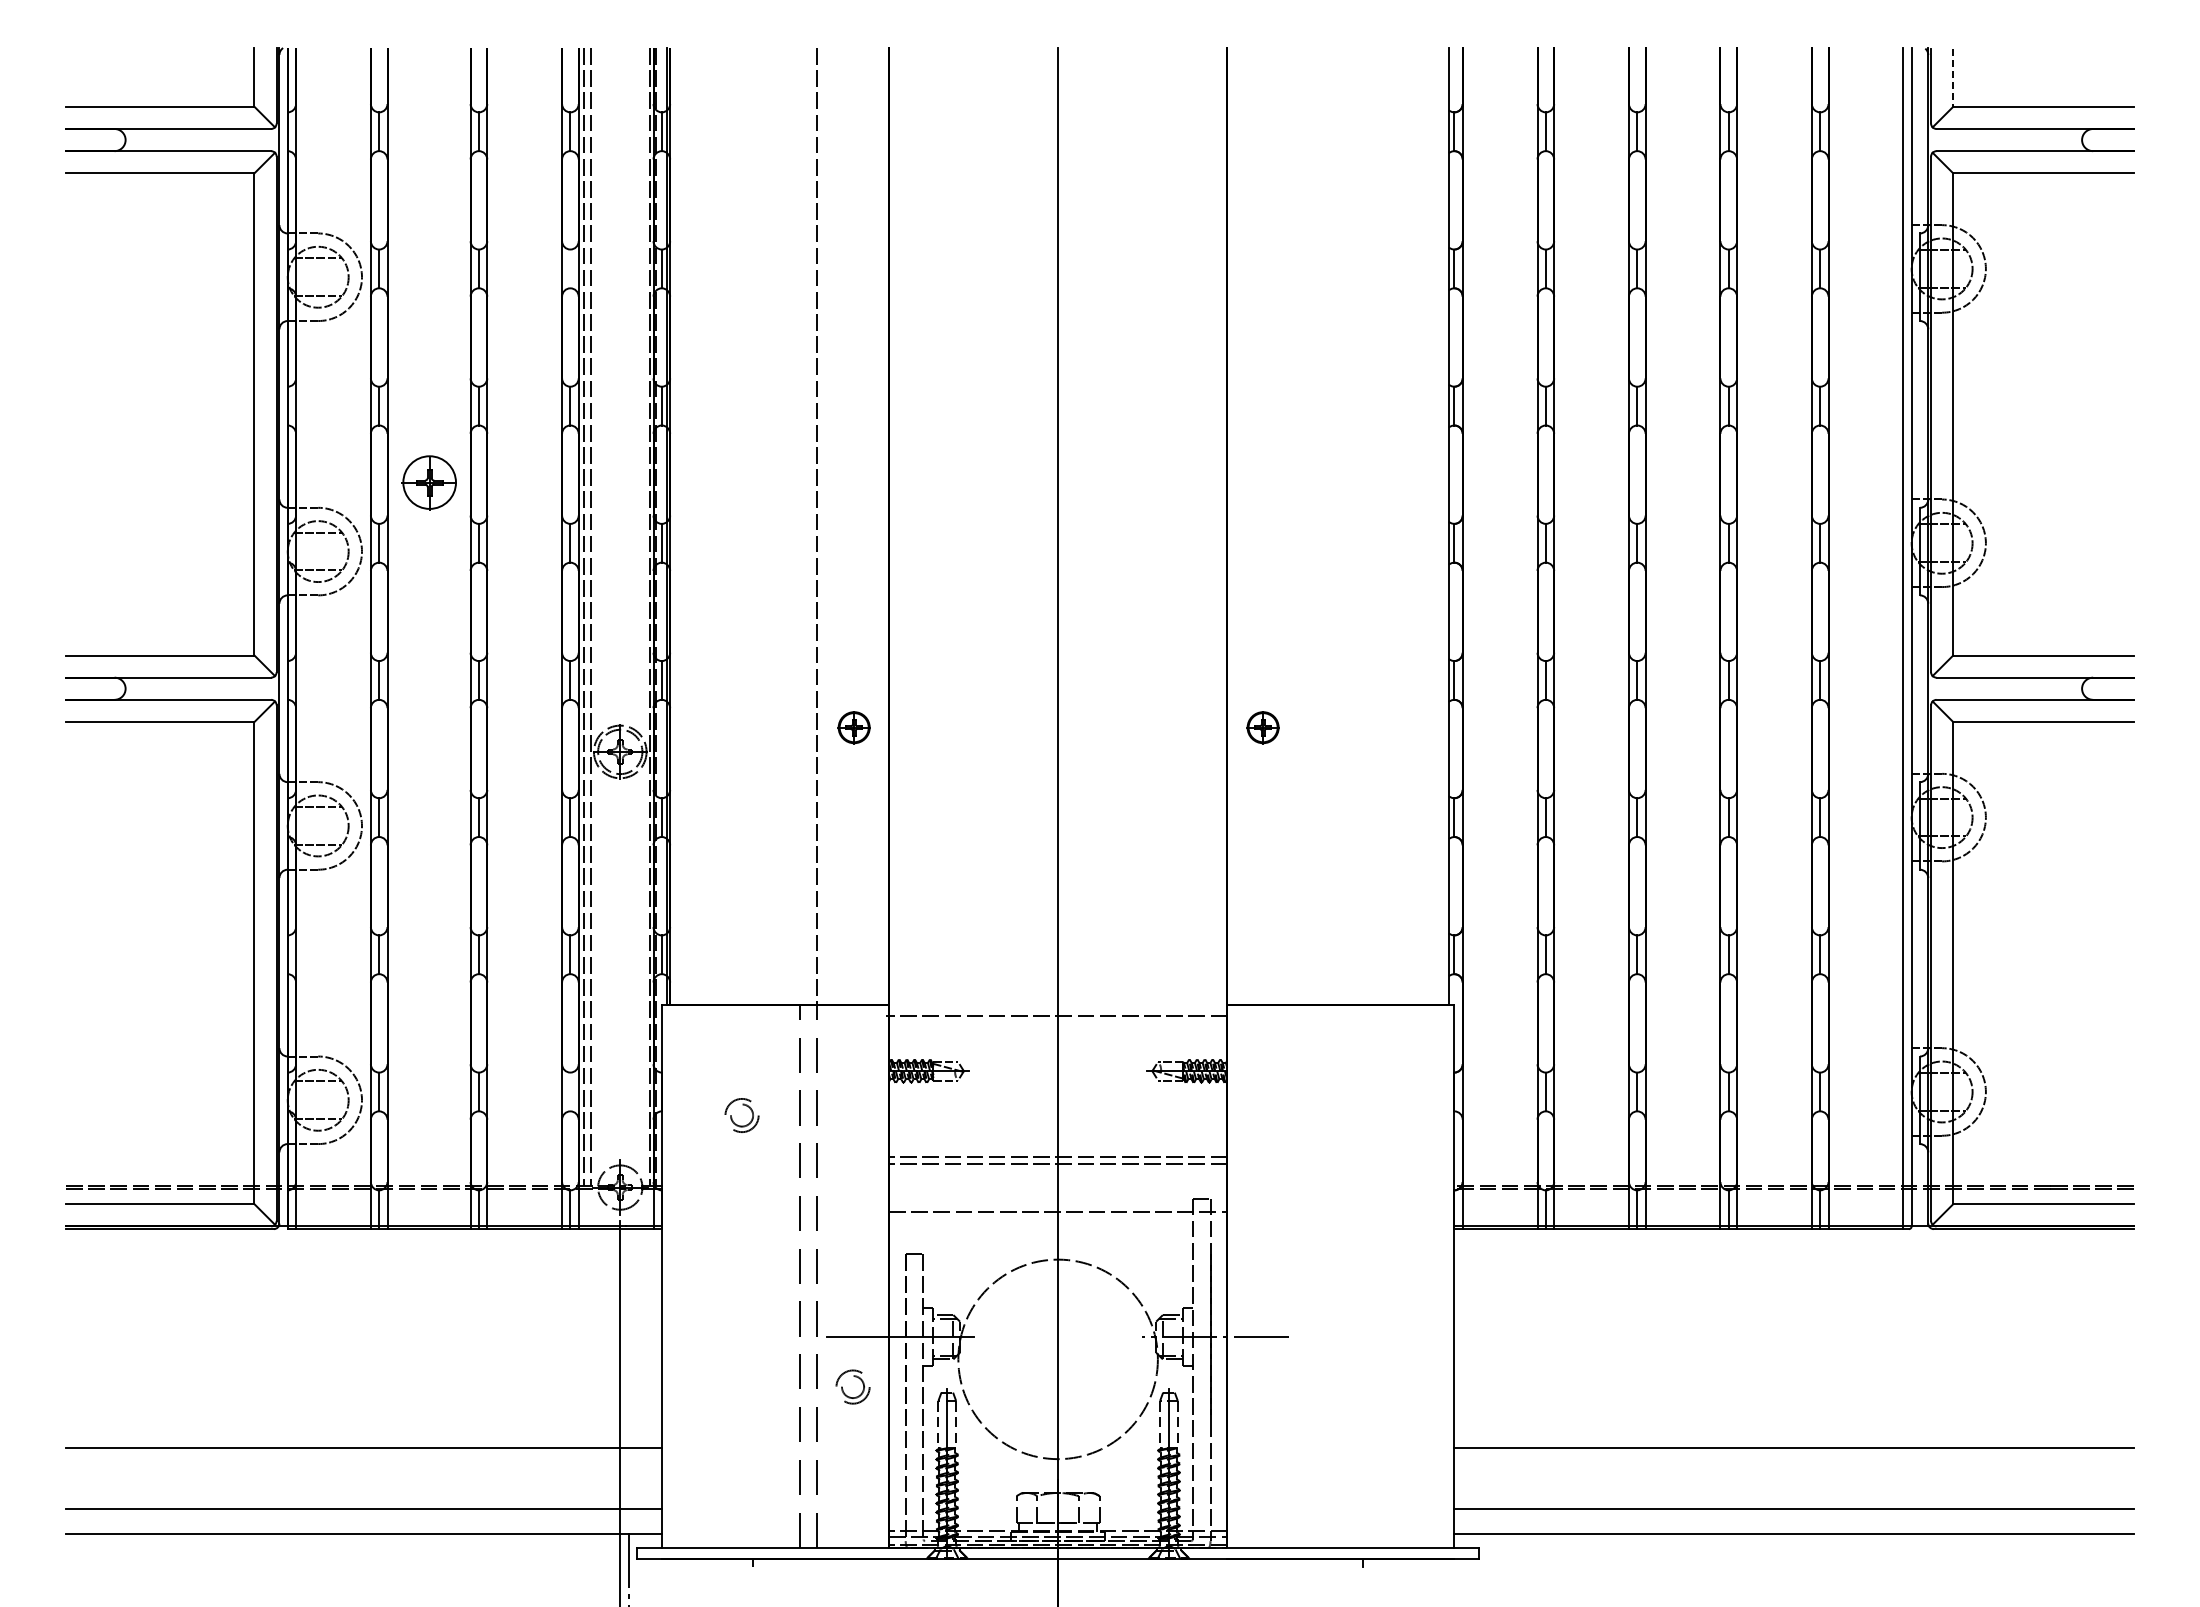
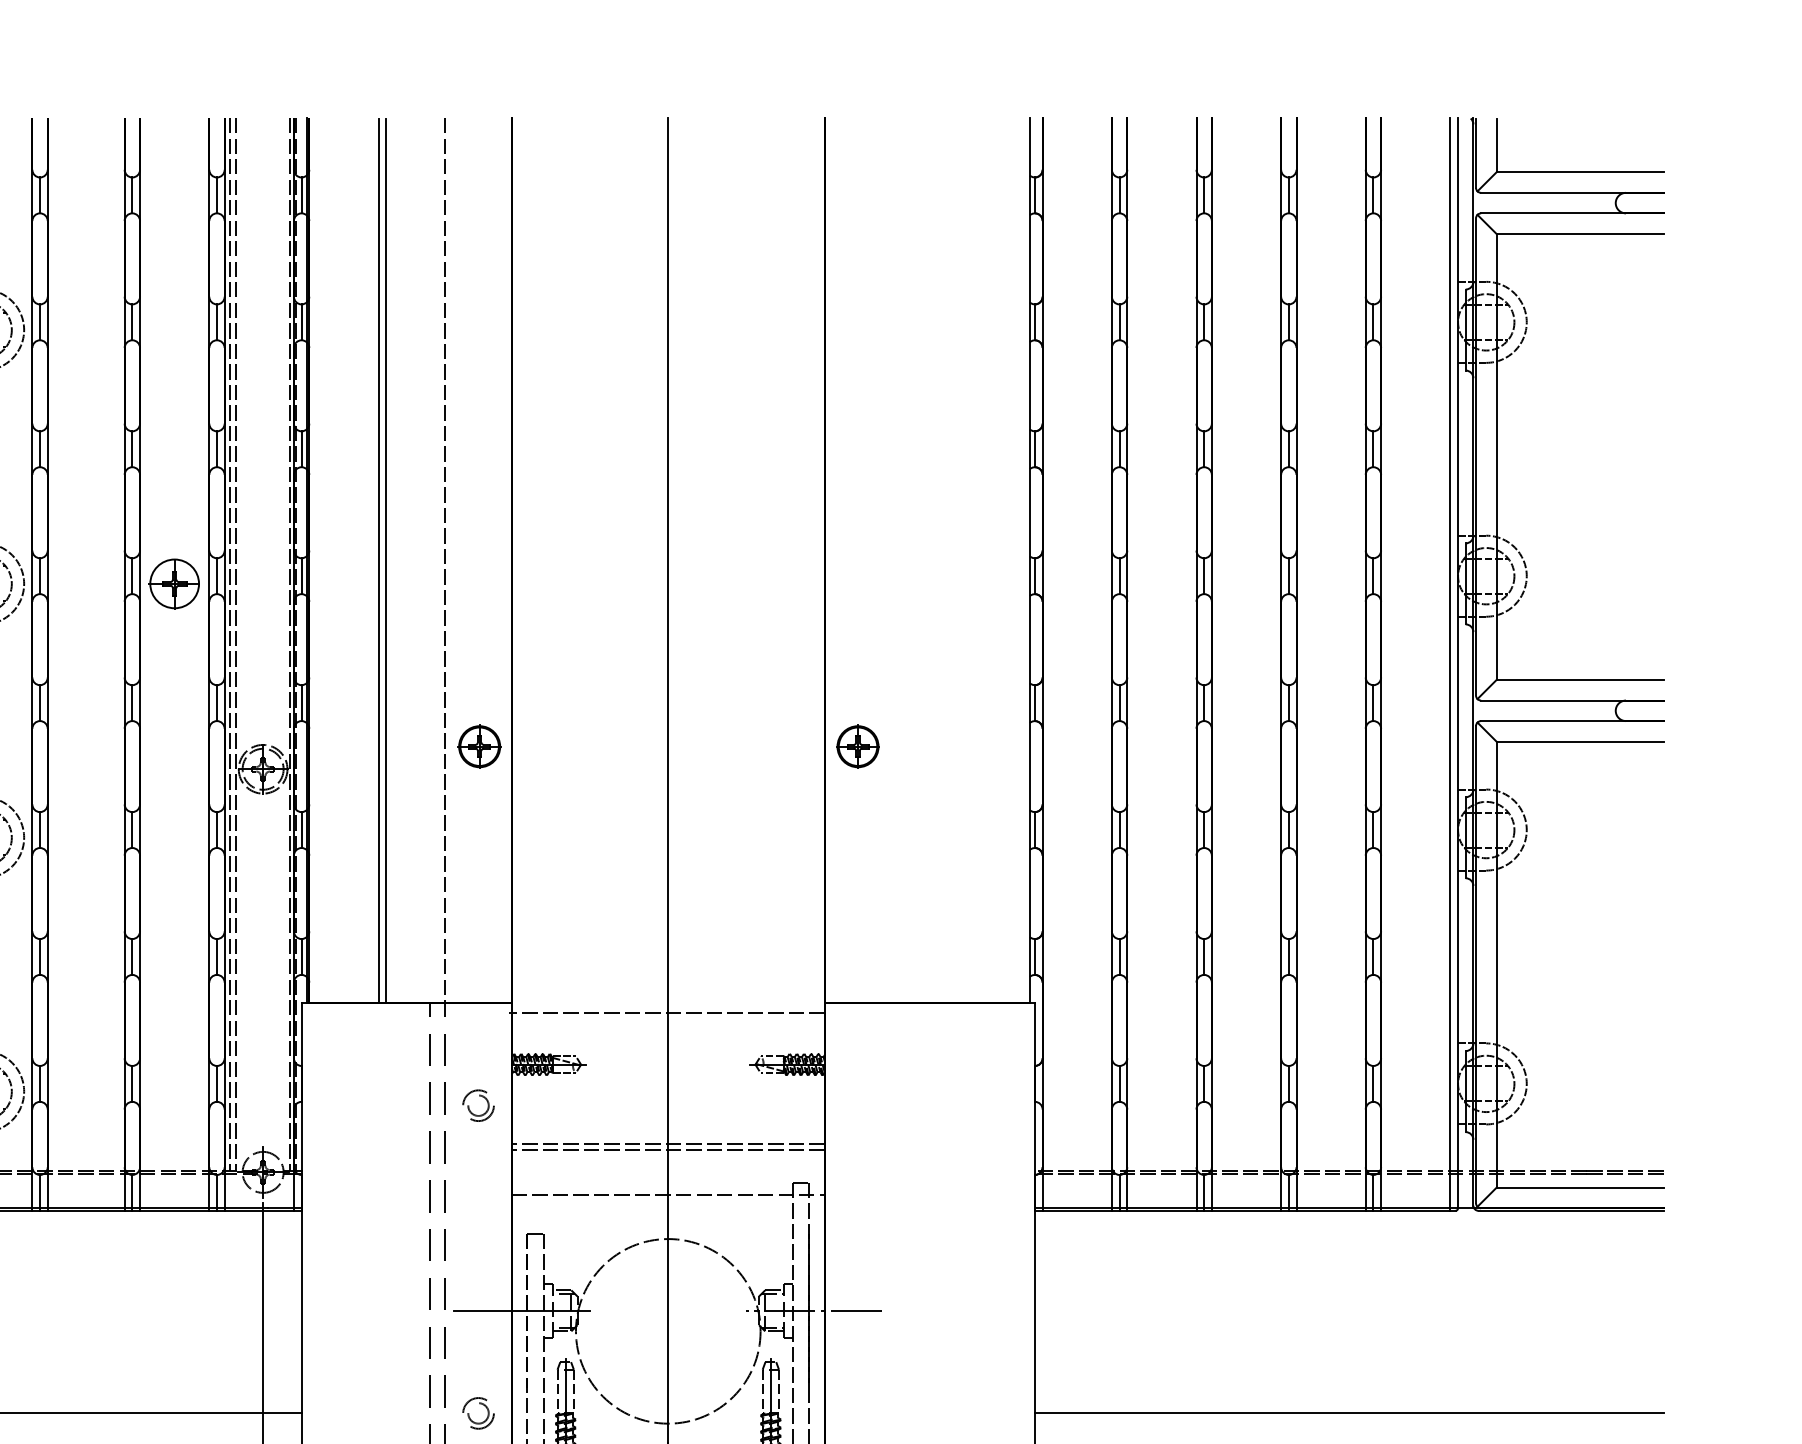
line: (1953, 78) -> (1496, 146), dashed -> solid
line: (570, 268) -> (217, 321), added
part: (428, 482) -> (173, 583), moved
line: (744, 526) -> (378, 560), added
line: (753, 526) -> (386, 560), added
part: (853, 727) -> (478, 746), size x1.43
part: (1262, 727) -> (857, 746), size x1.43
line: (570, 1091) -> (217, 1083), added
part: (732, 1117) -> (469, 1107), moved
part: (855, 1377) -> (480, 1404), moved

